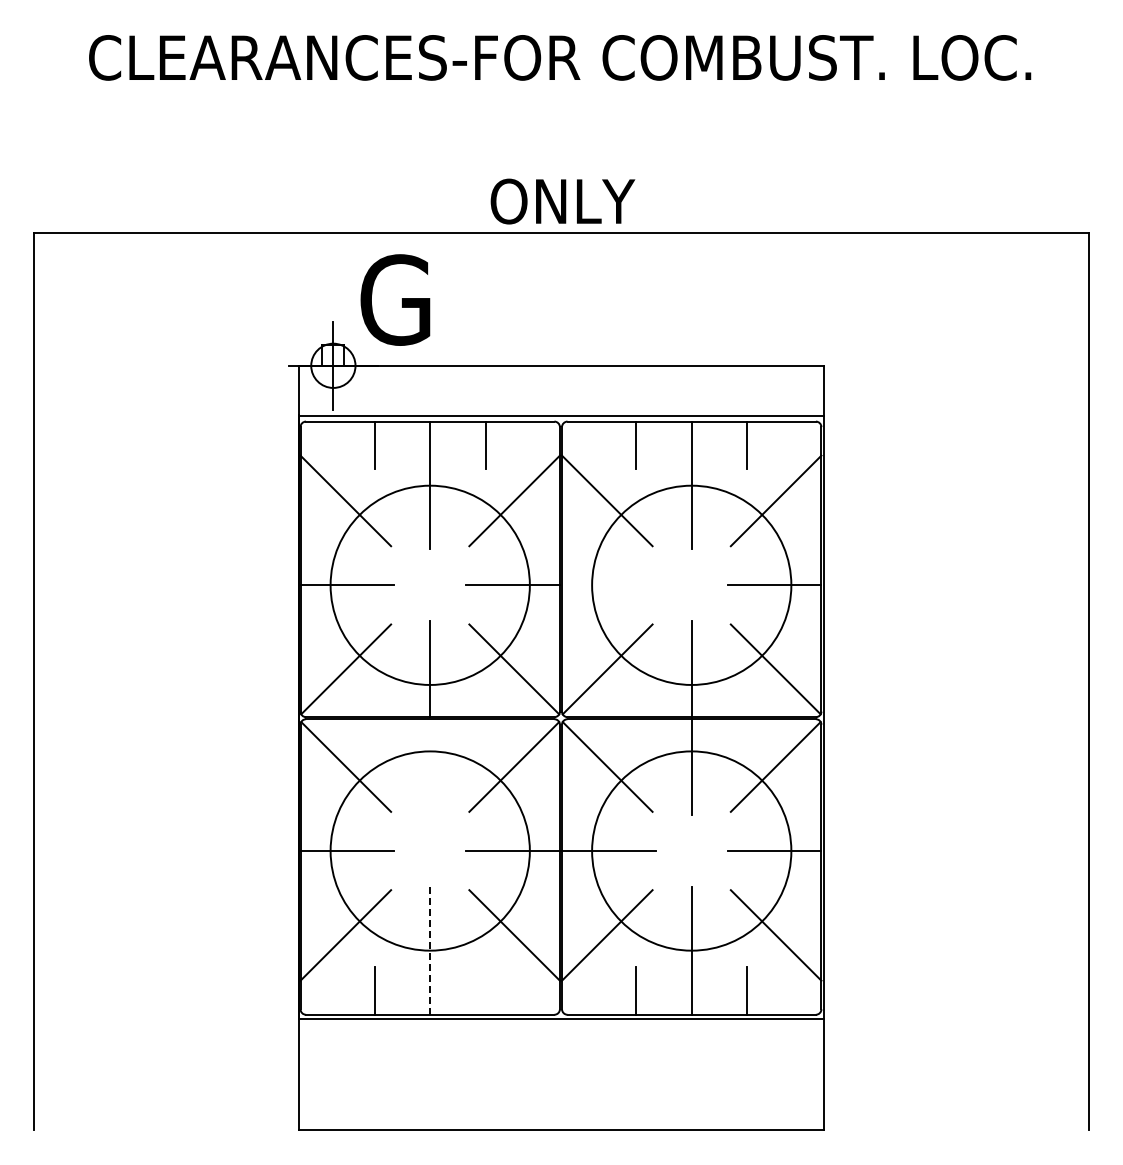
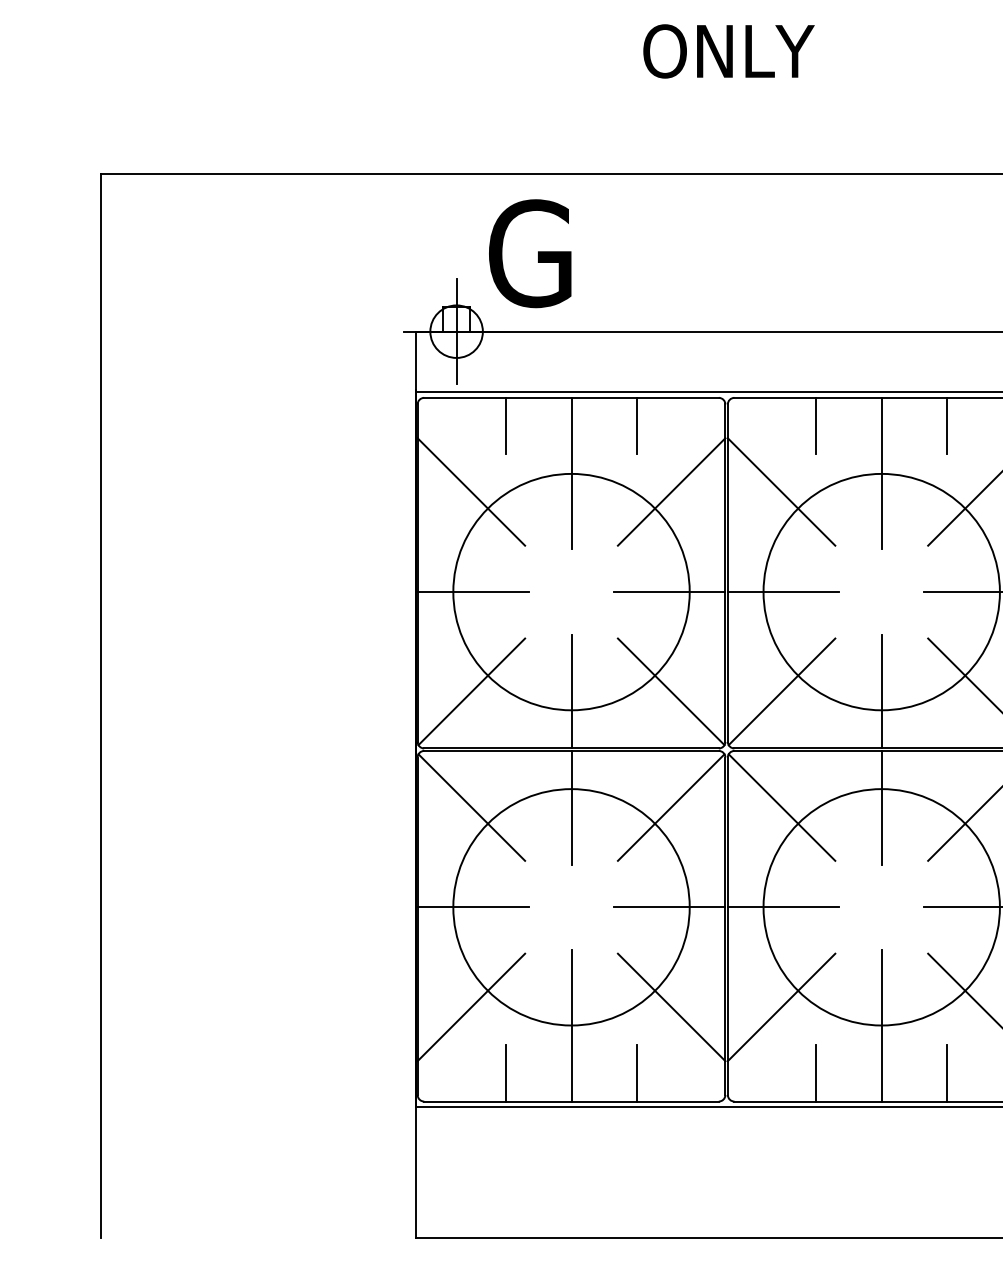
text: (562, 201) -> (728, 51), moved
line: (608, 585) -> (782, 592), added
line: (430, 767) -> (571, 808), added
line: (430, 950) -> (571, 1025), dashed -> solid
line: (485, 990) -> (637, 1072), added

